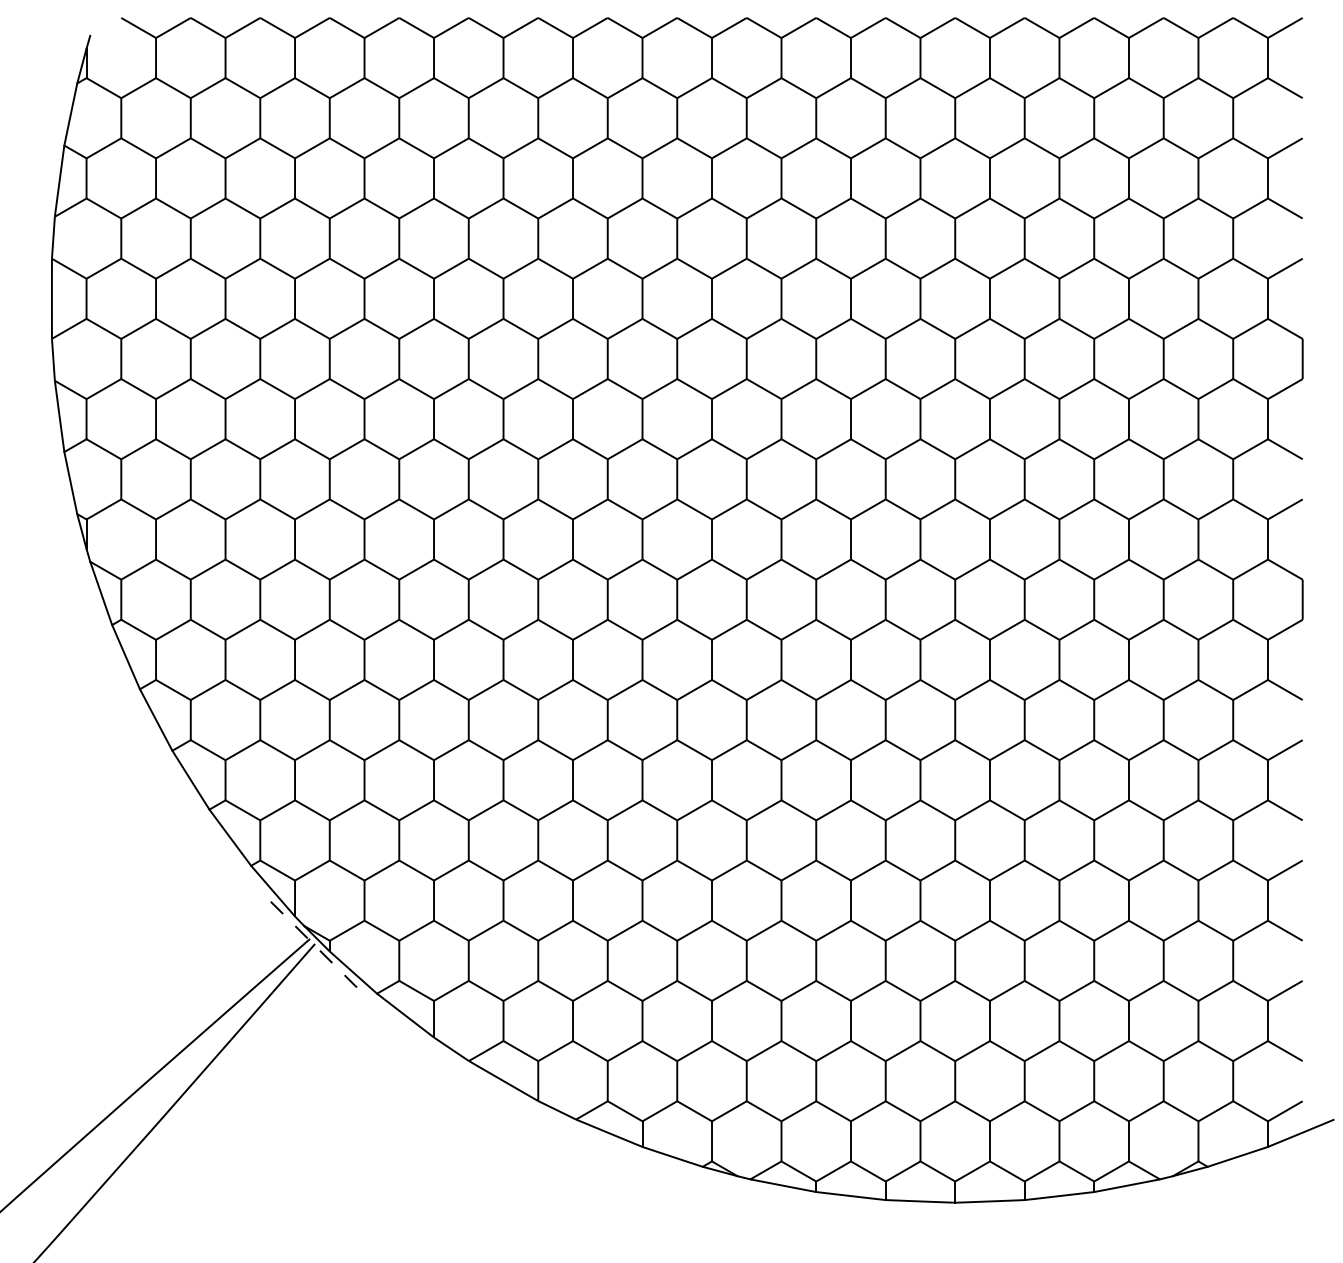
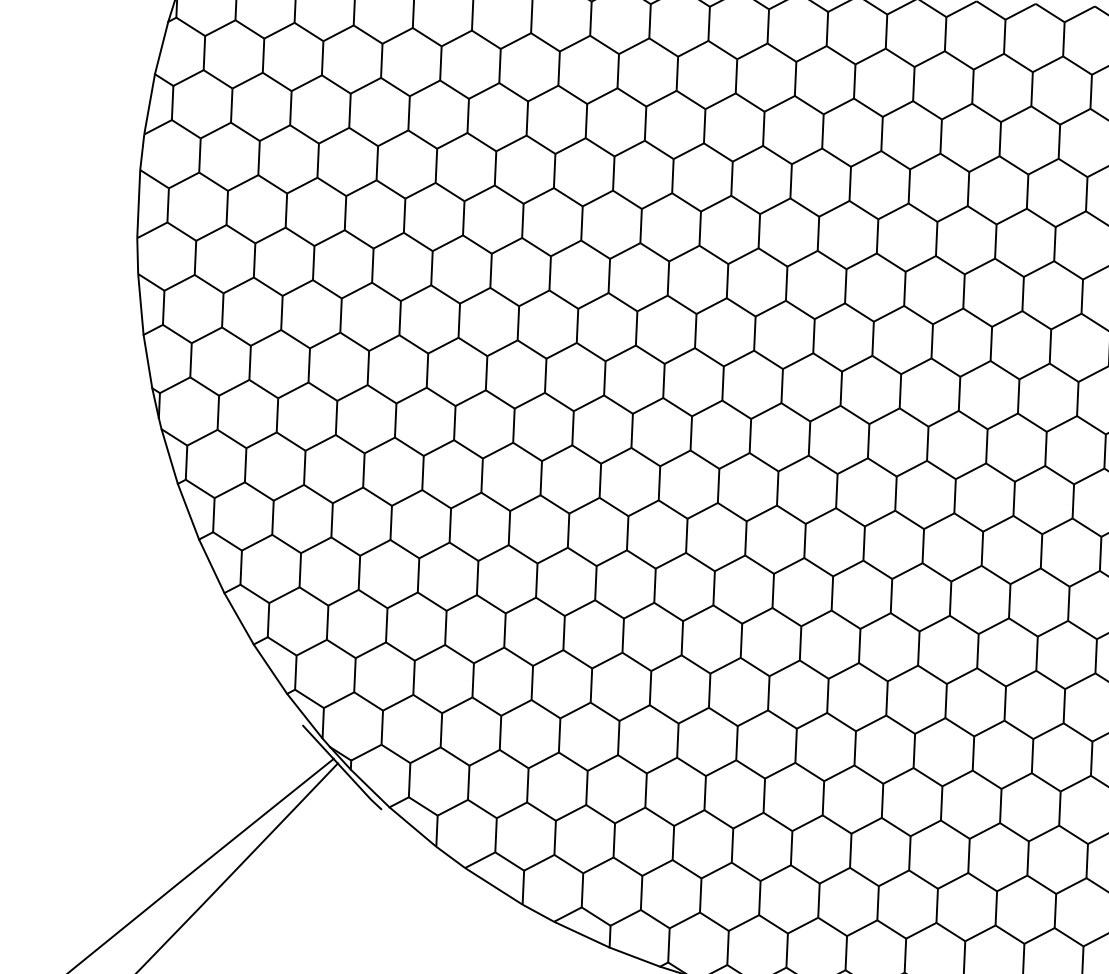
line: (319, 950) -> (342, 768), dashed -> solid

